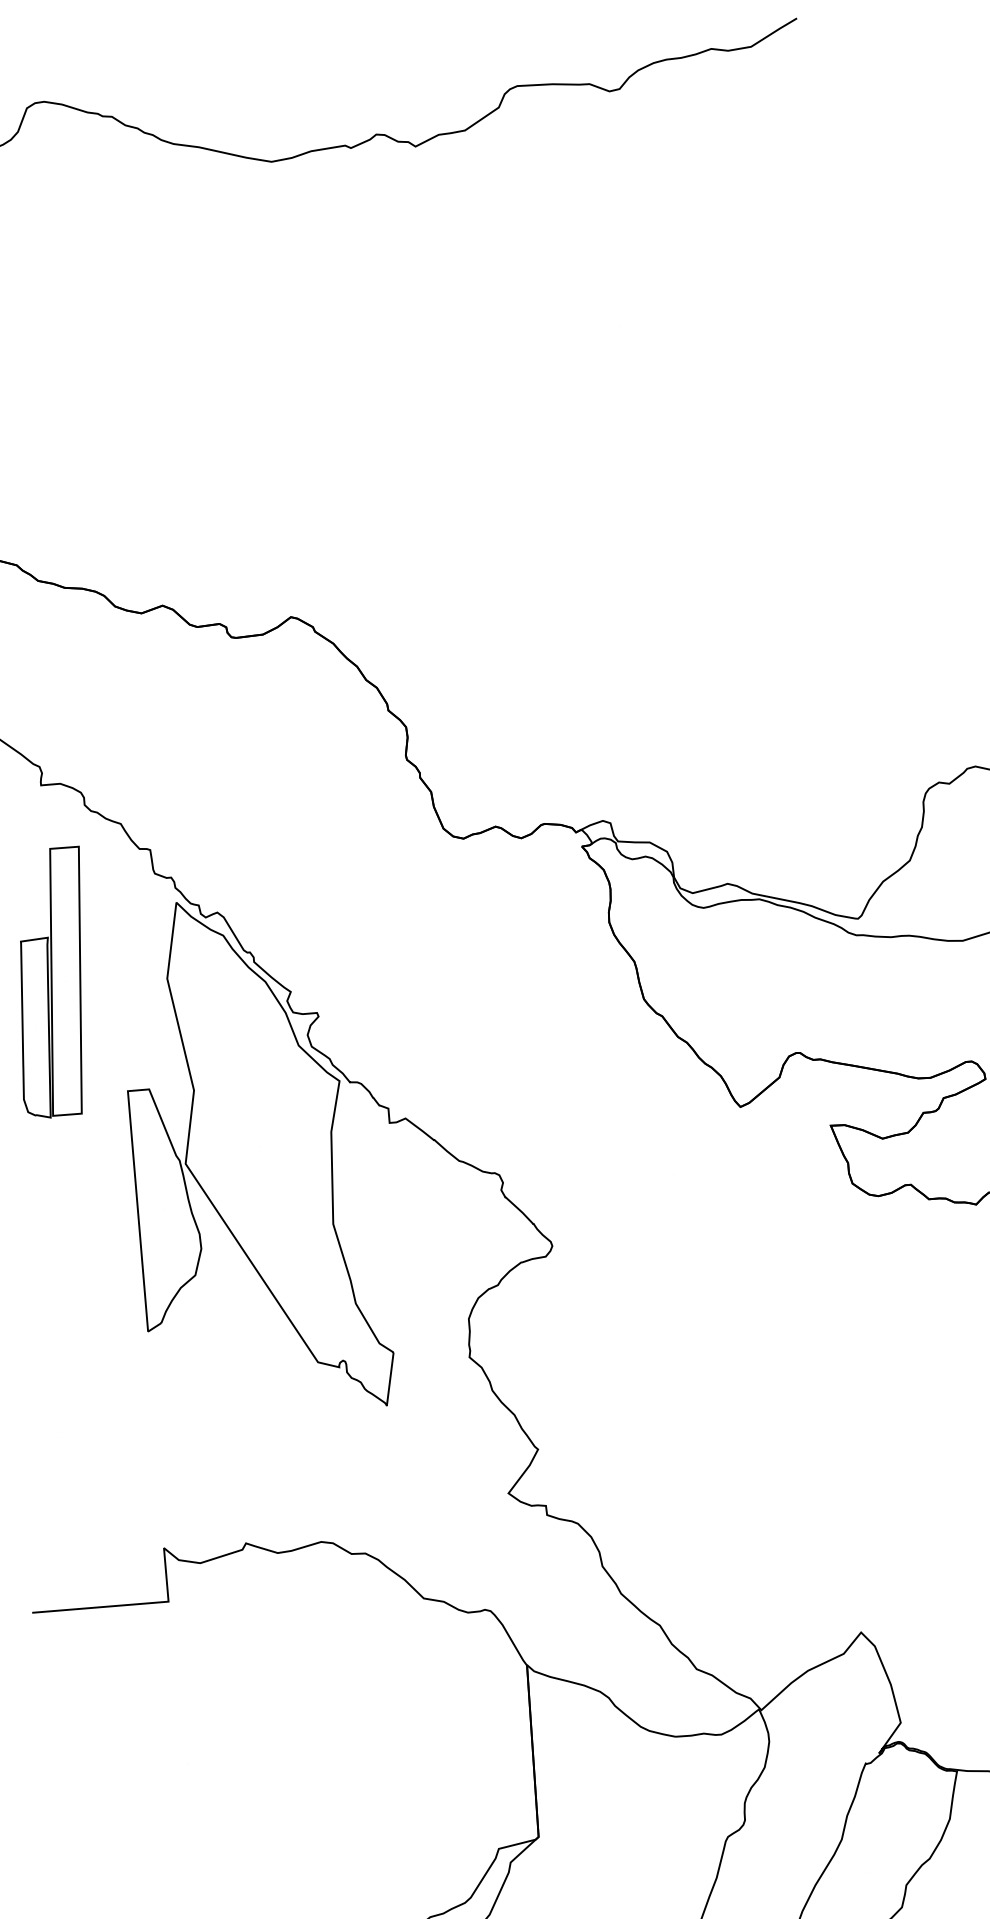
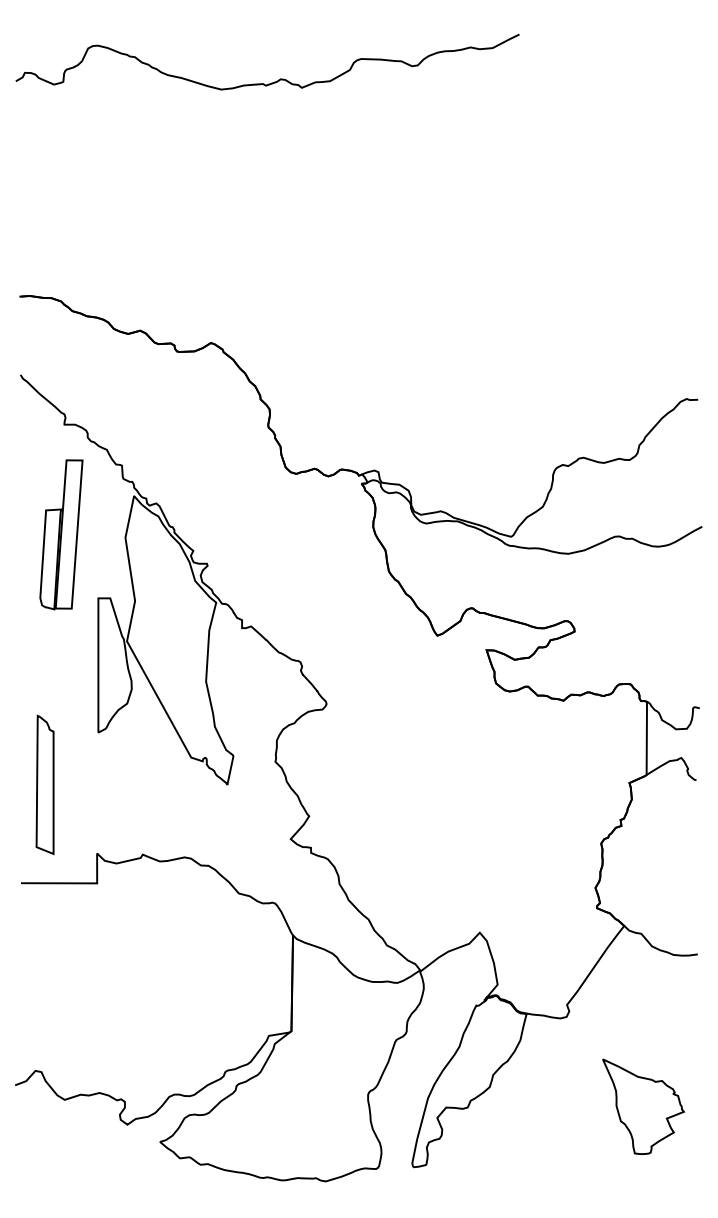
part: (59, 1432) -> (44, 784), added

